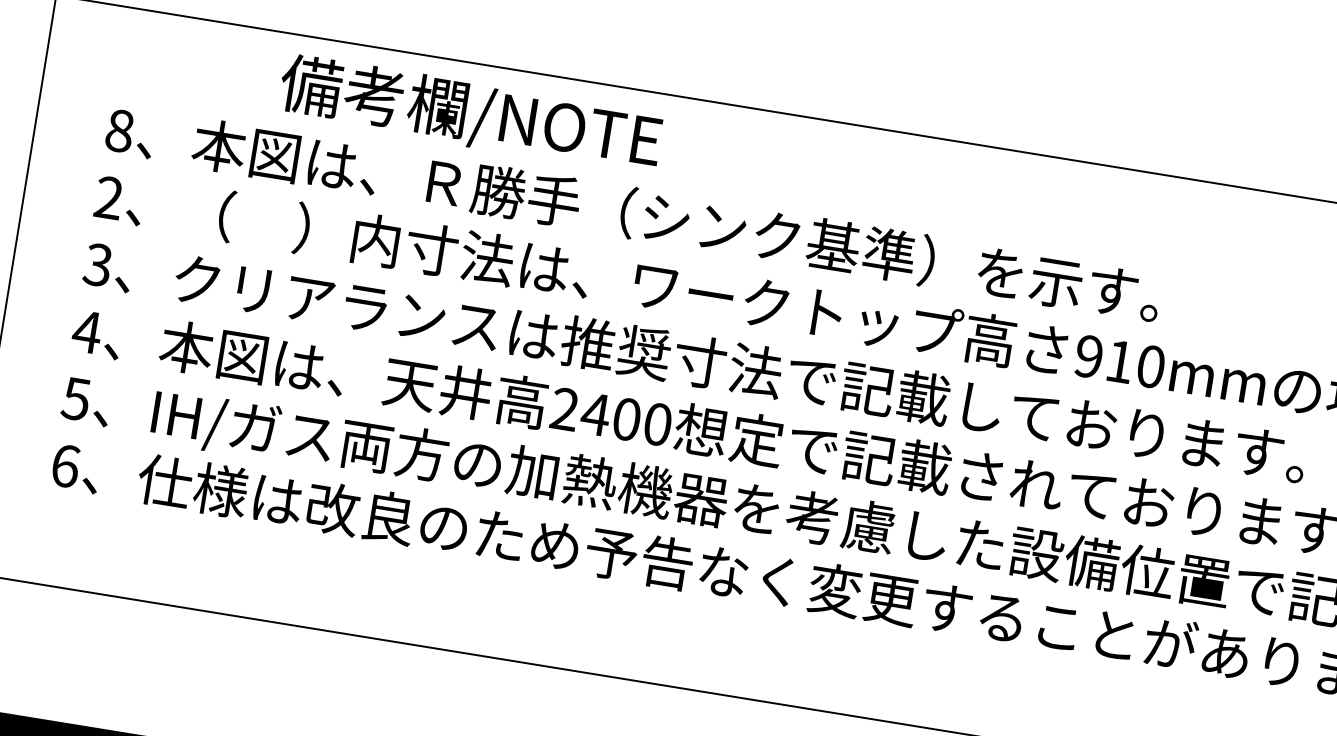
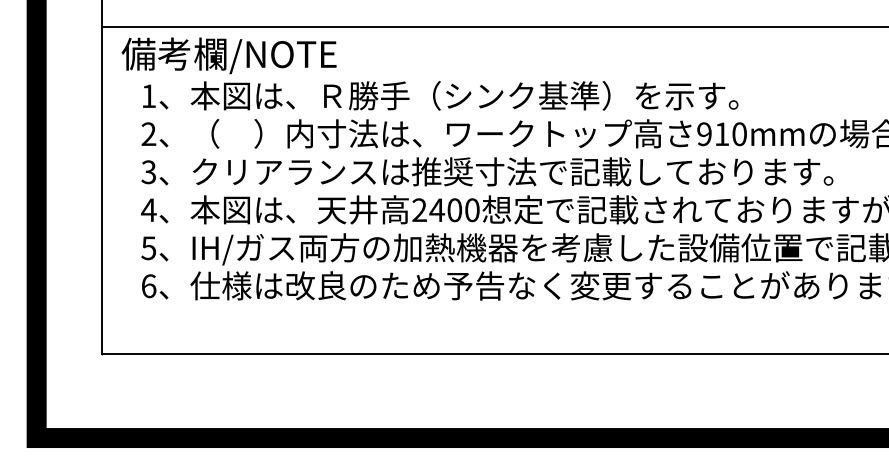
text: (469, 113) -> (228, 55), moved
text: (119, 131) -> (148, 96), 8 -> 1

